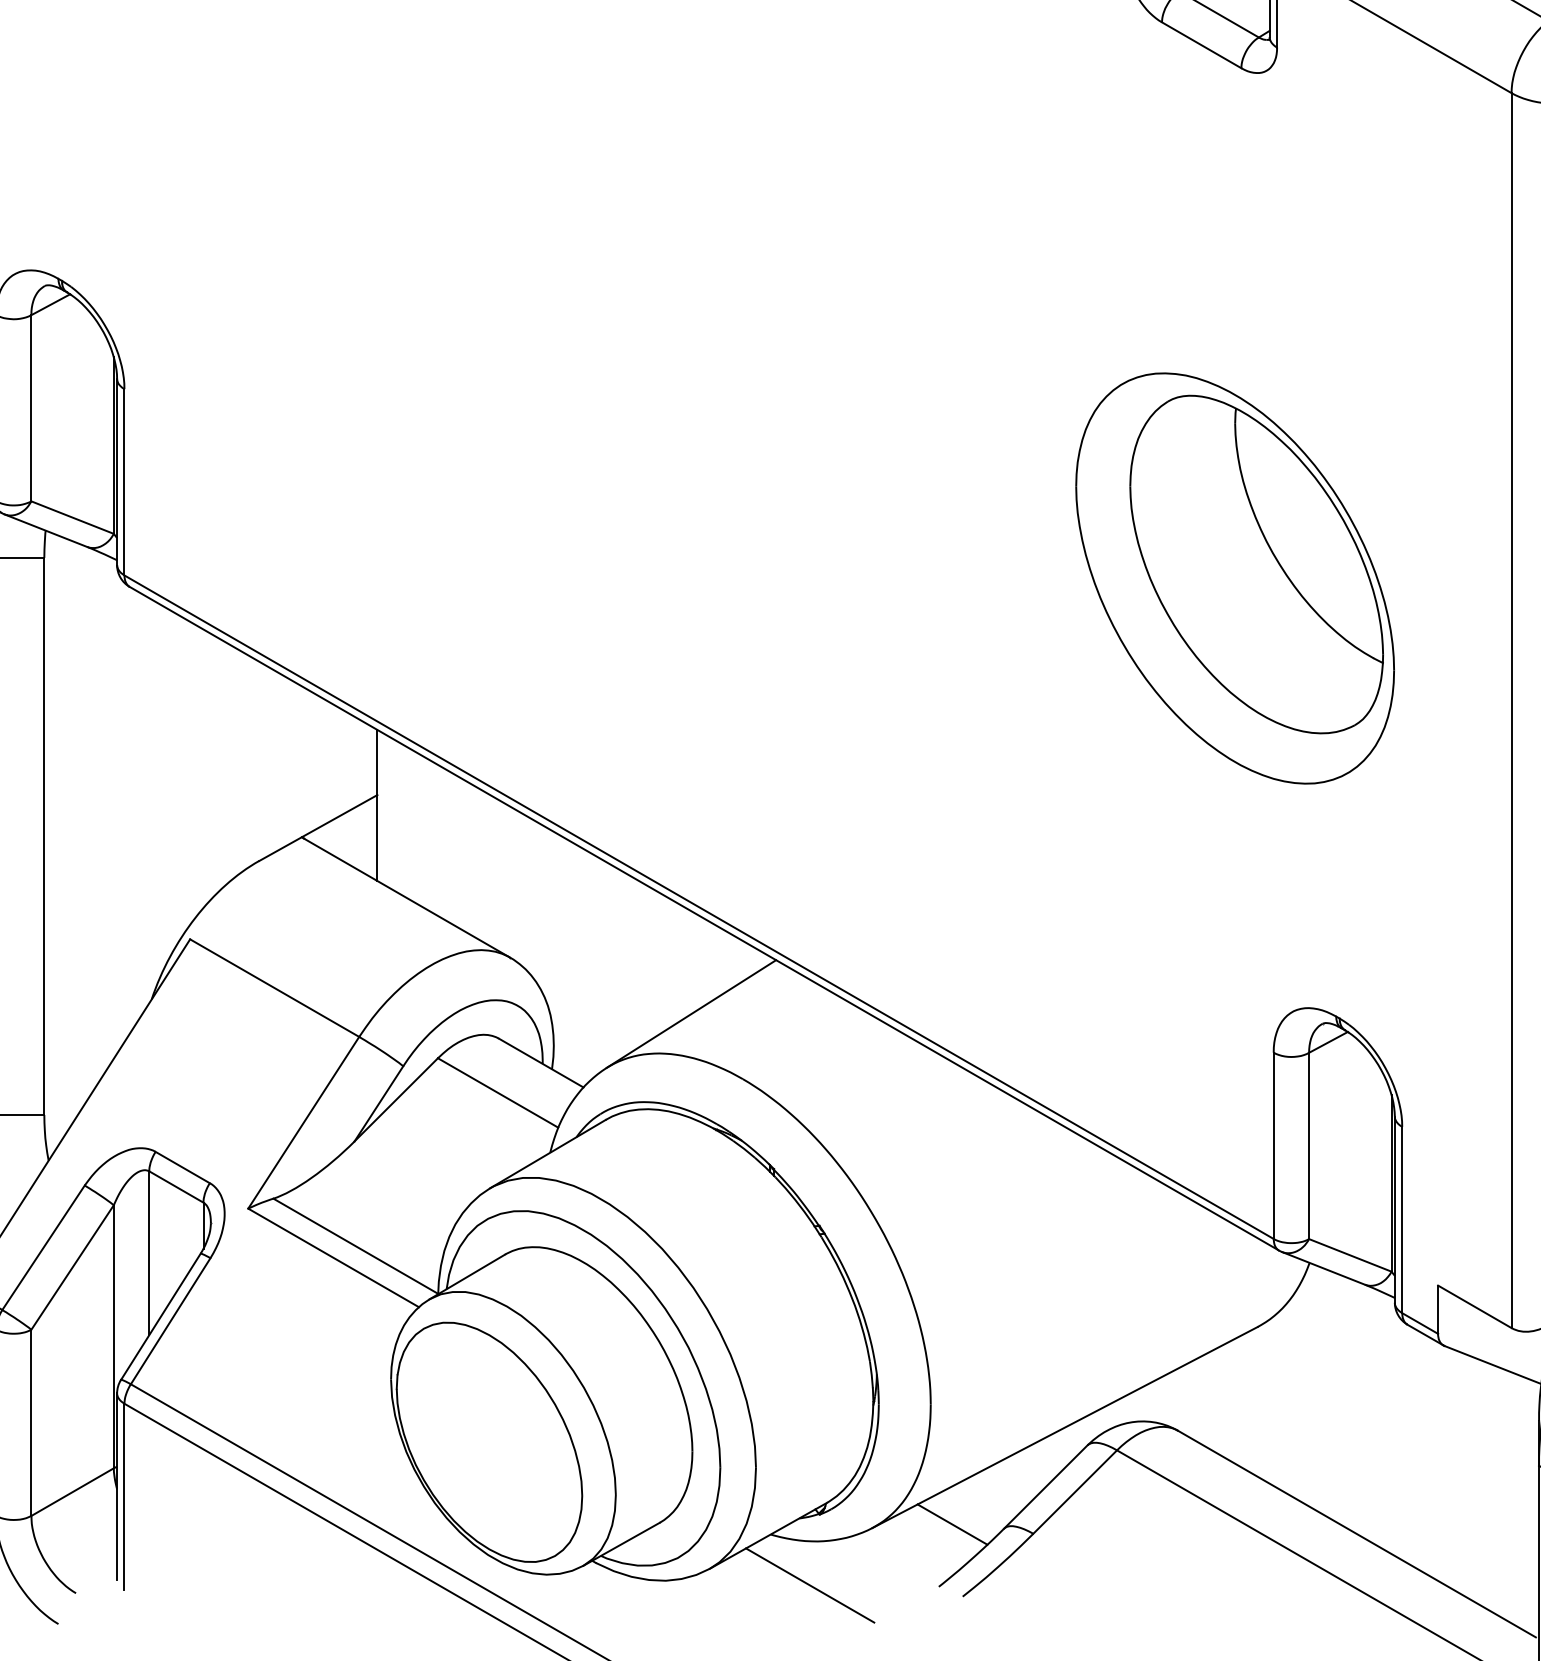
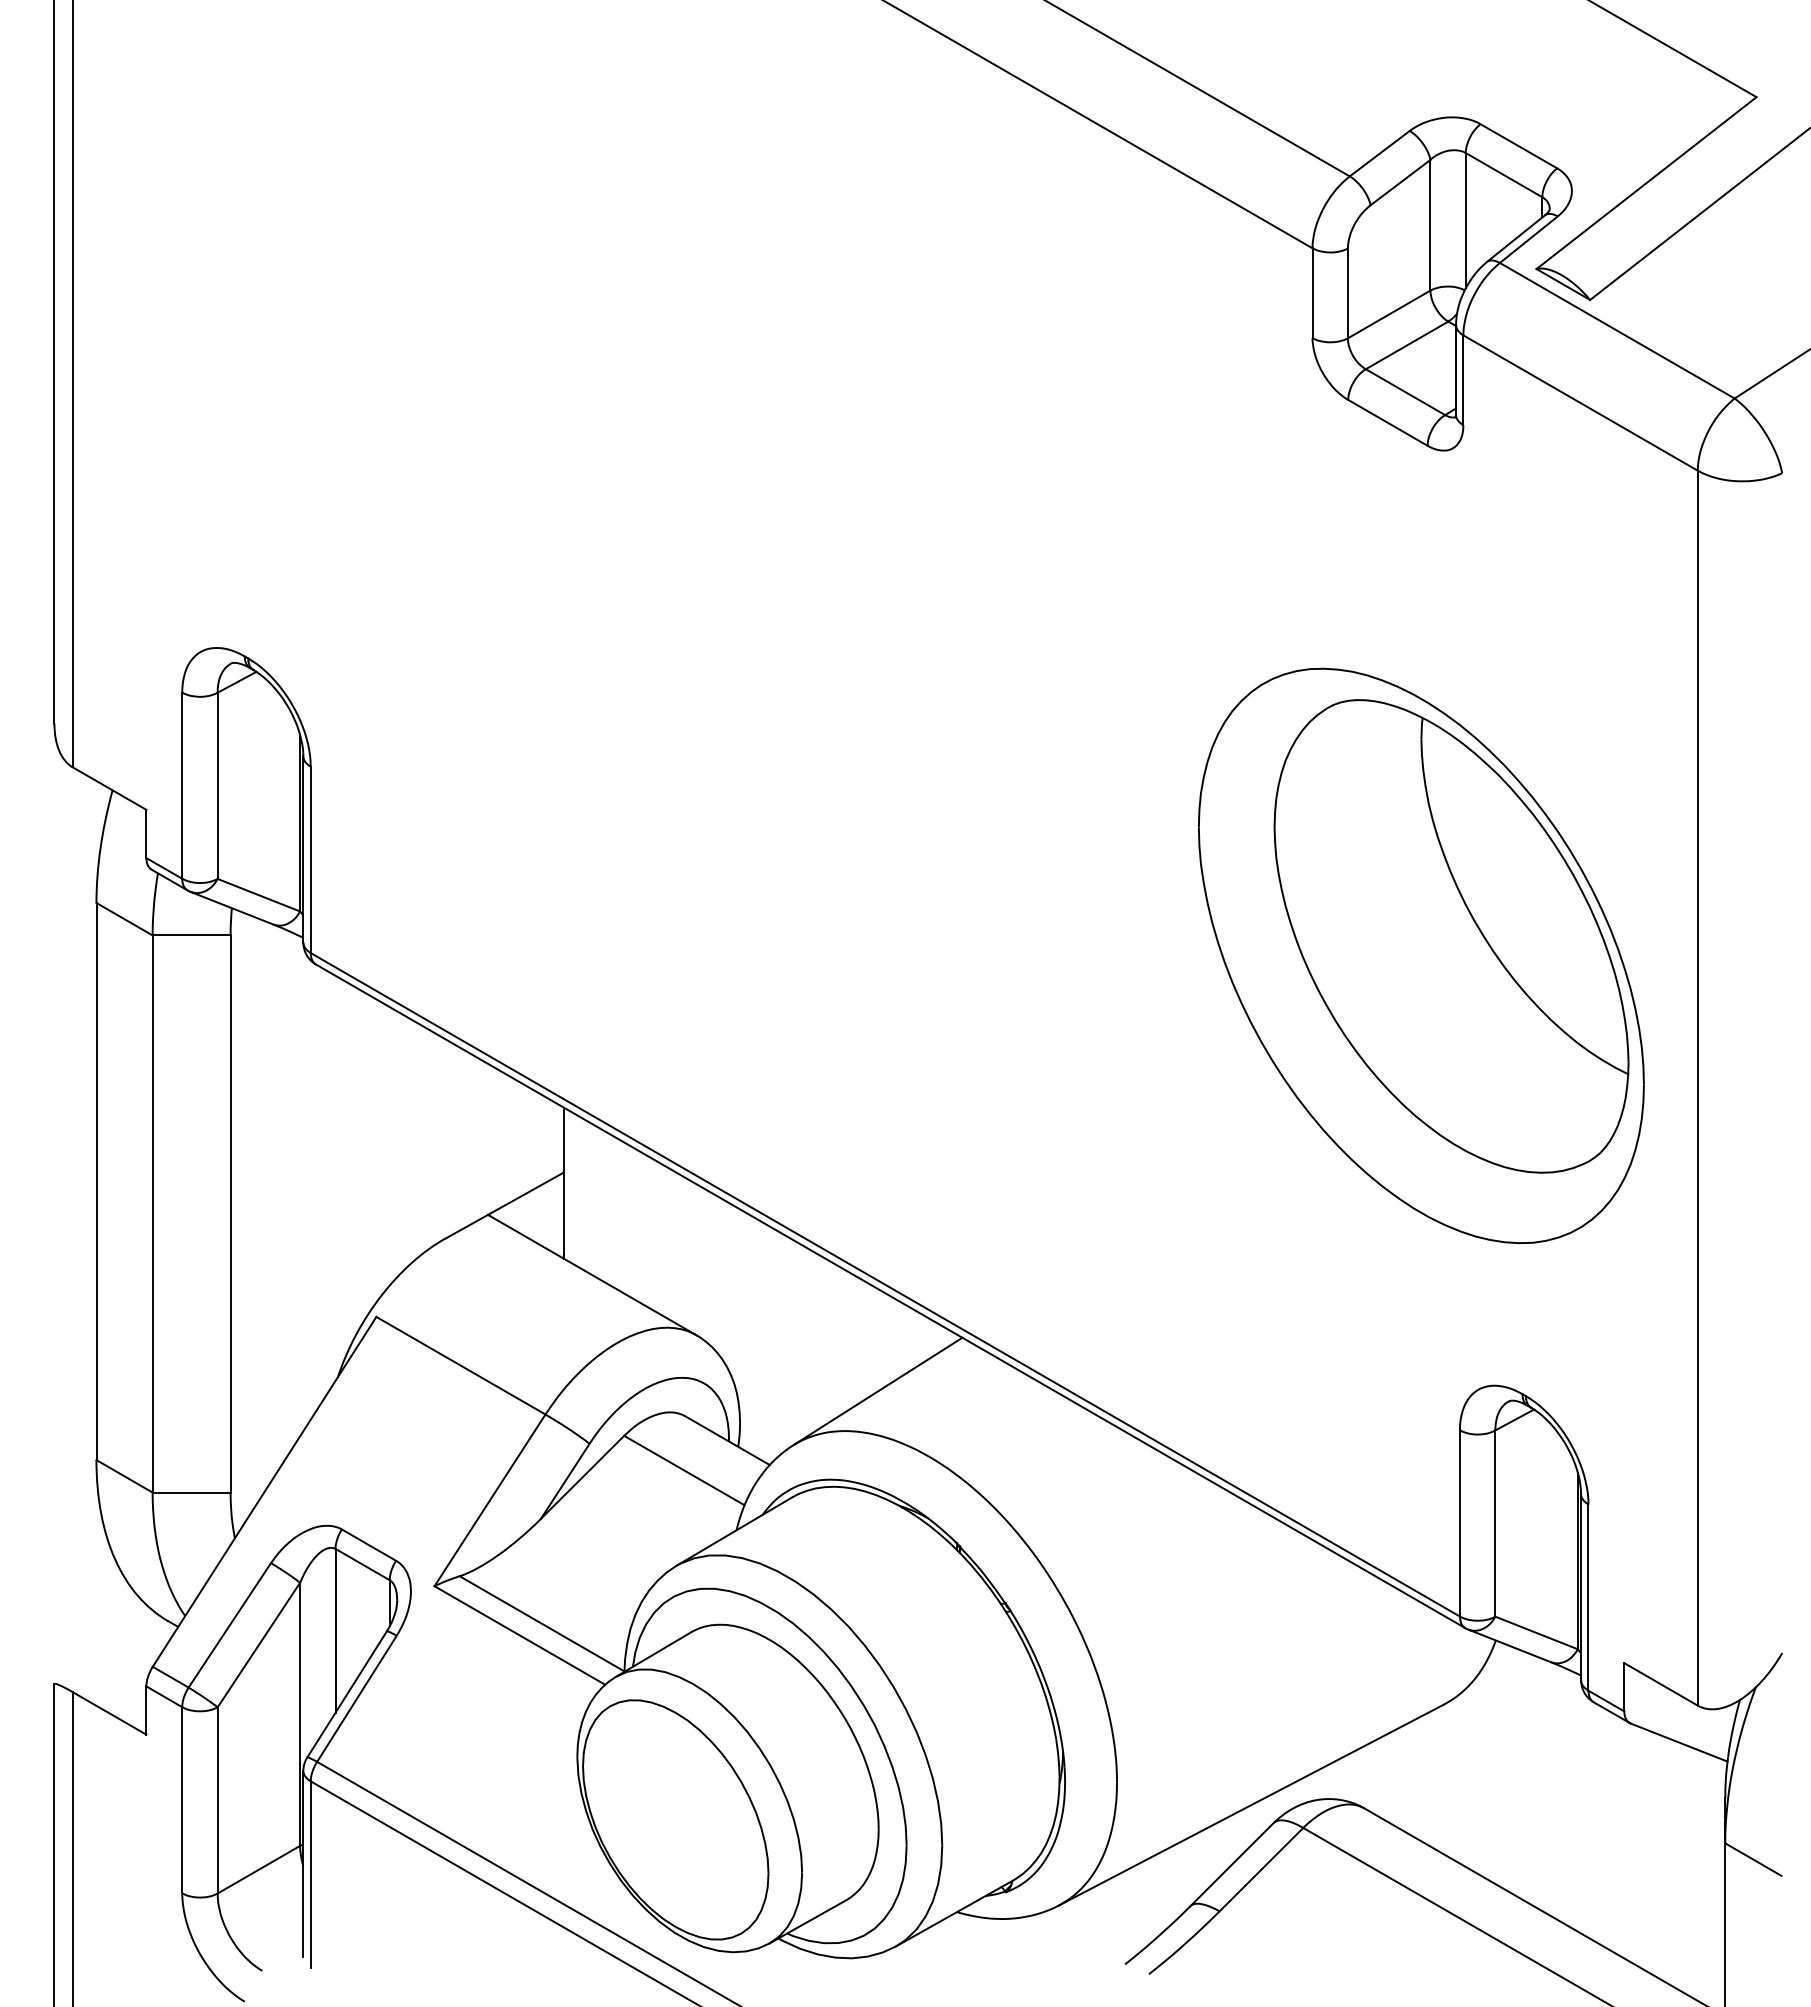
part: (1235, 578) -> (1421, 956), size x1.4
line: (952, 1524) -> (1138, 1902), removed
line: (810, 1585) -> (996, 1963), removed

